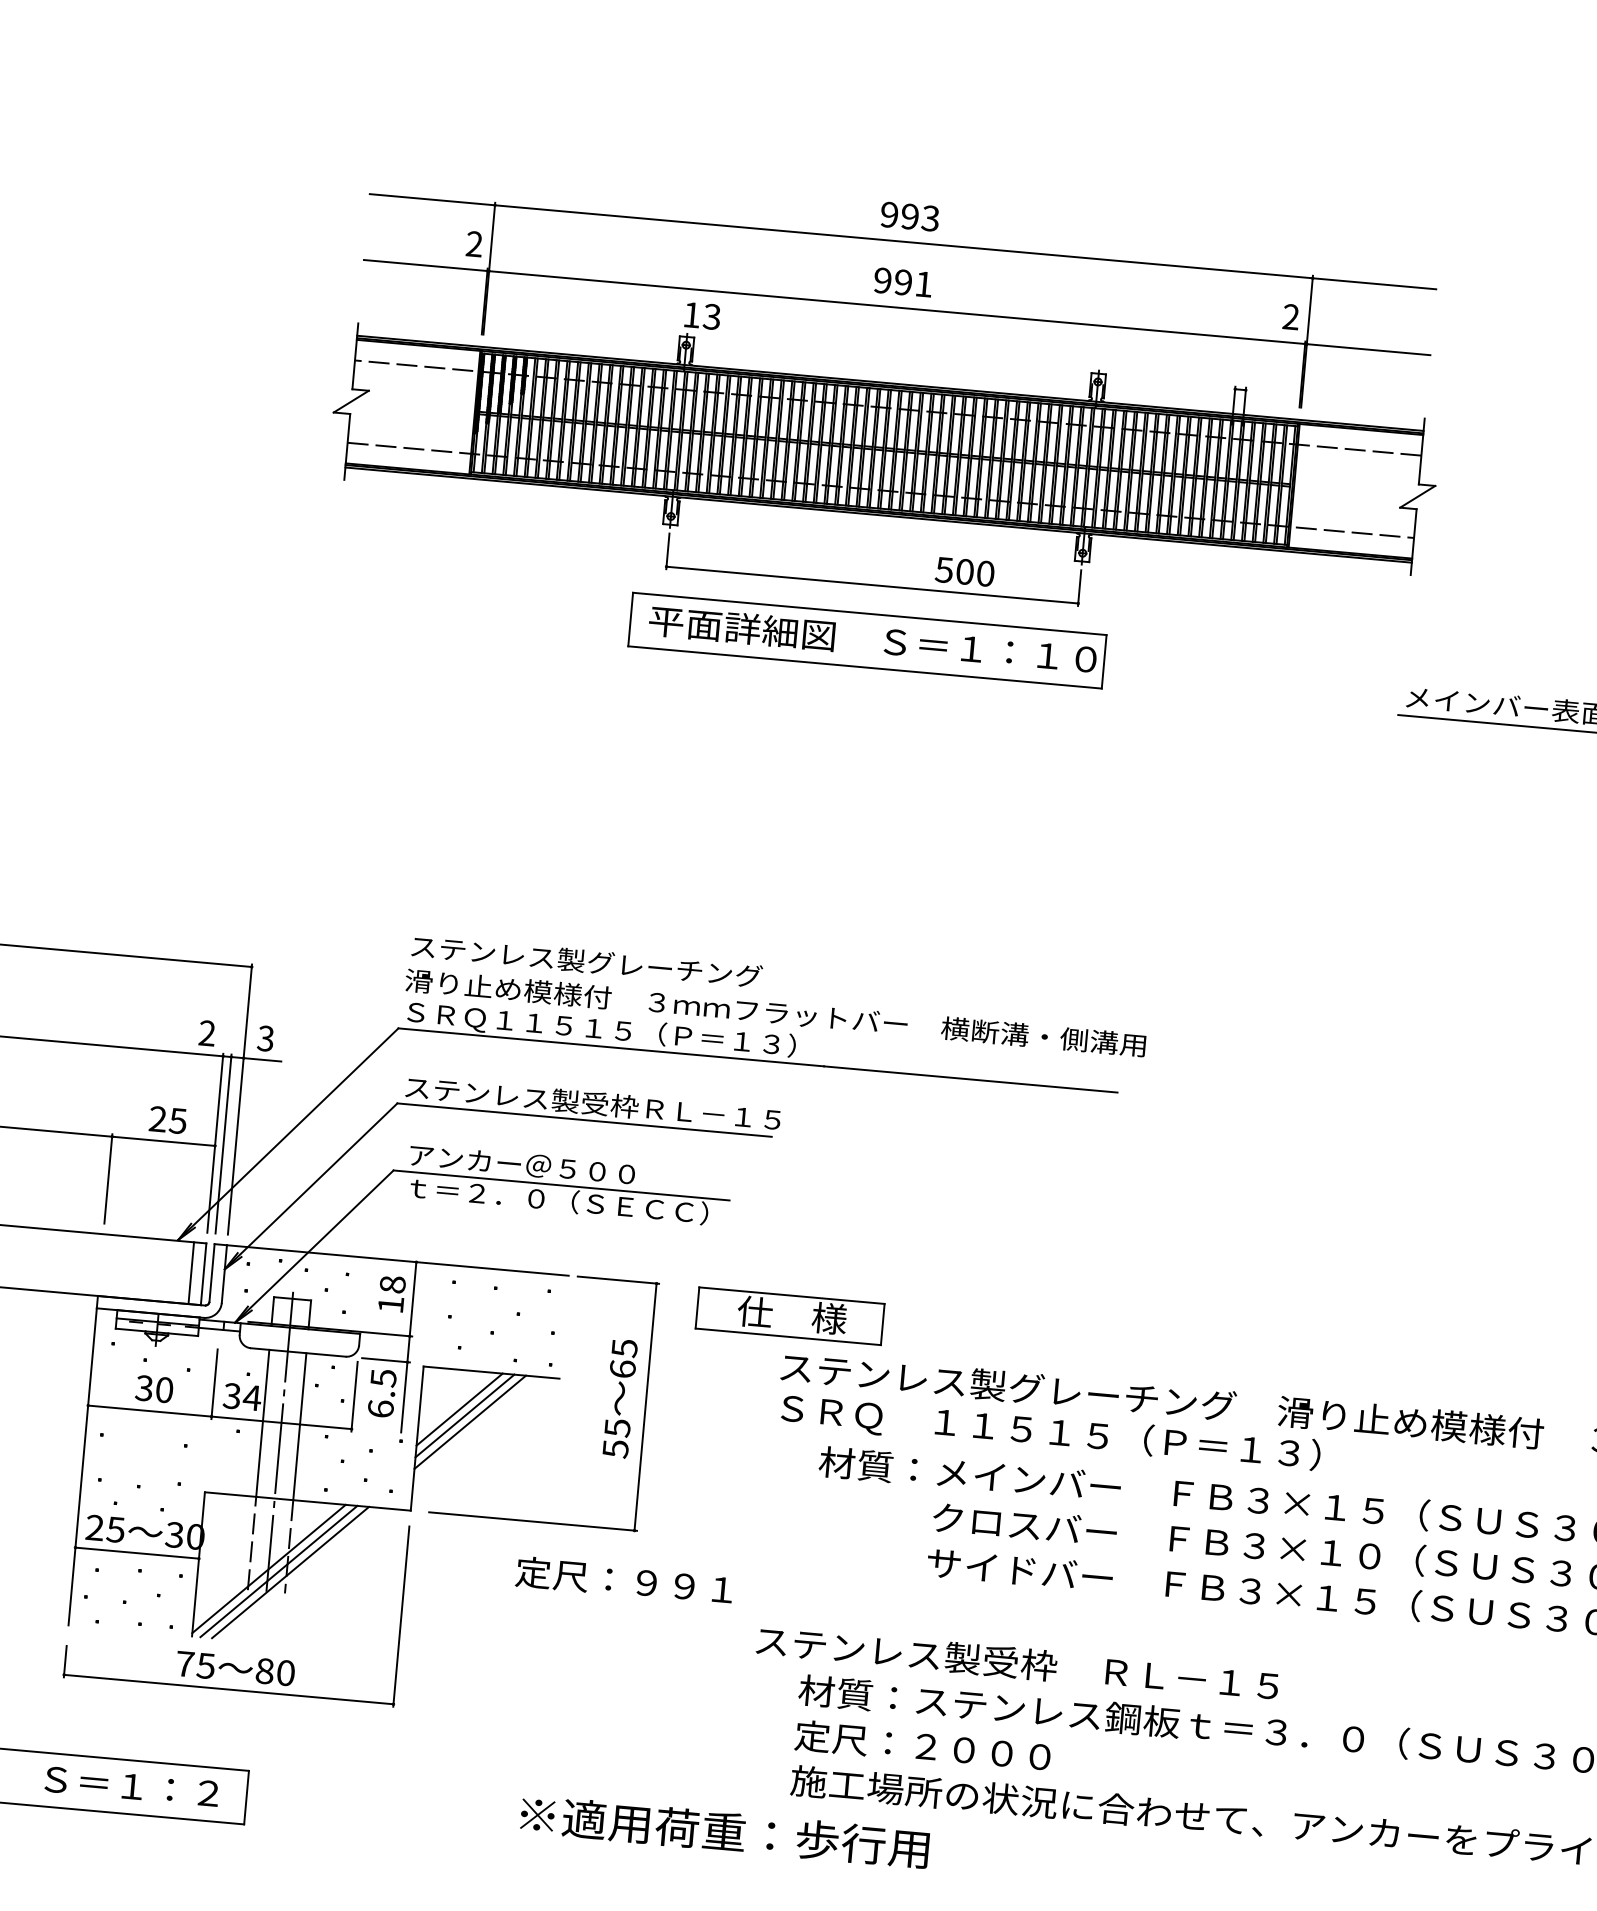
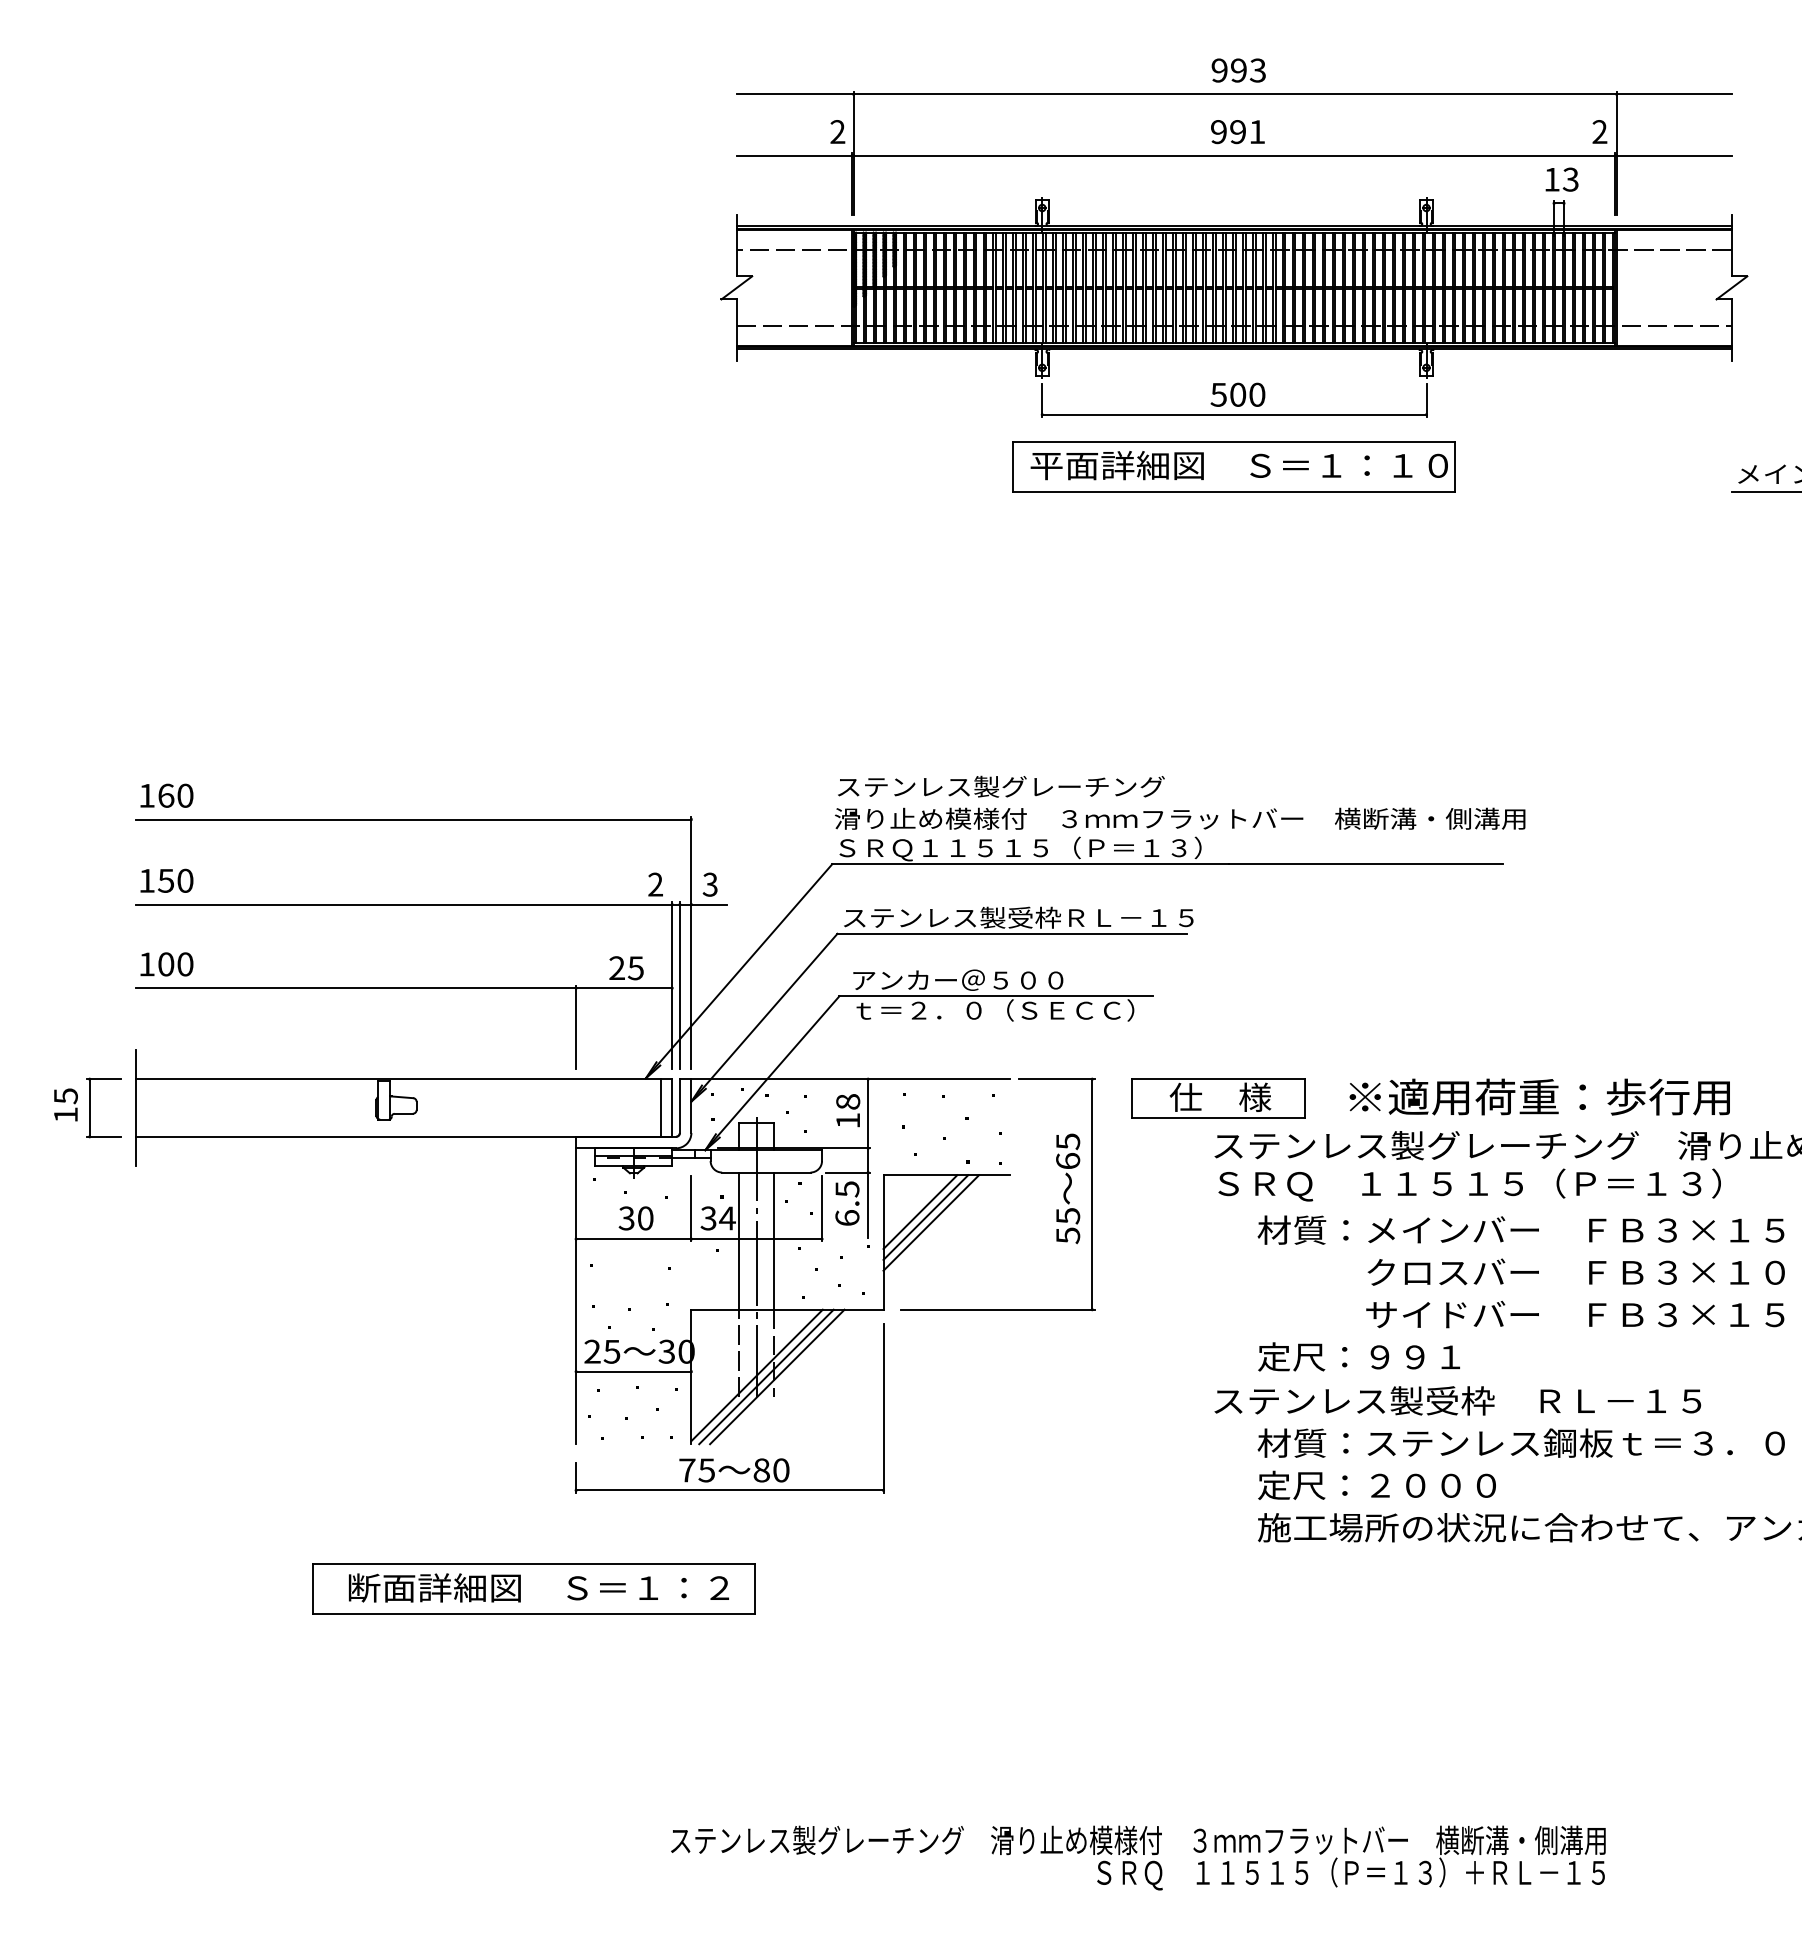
text: (702, 315) -> (1561, 179), moved
text: (964, 571) -> (1237, 394), moved
text: (623, 1580) -> (1358, 1356), moved
text: (724, 1831) -> (1539, 1096), moved

